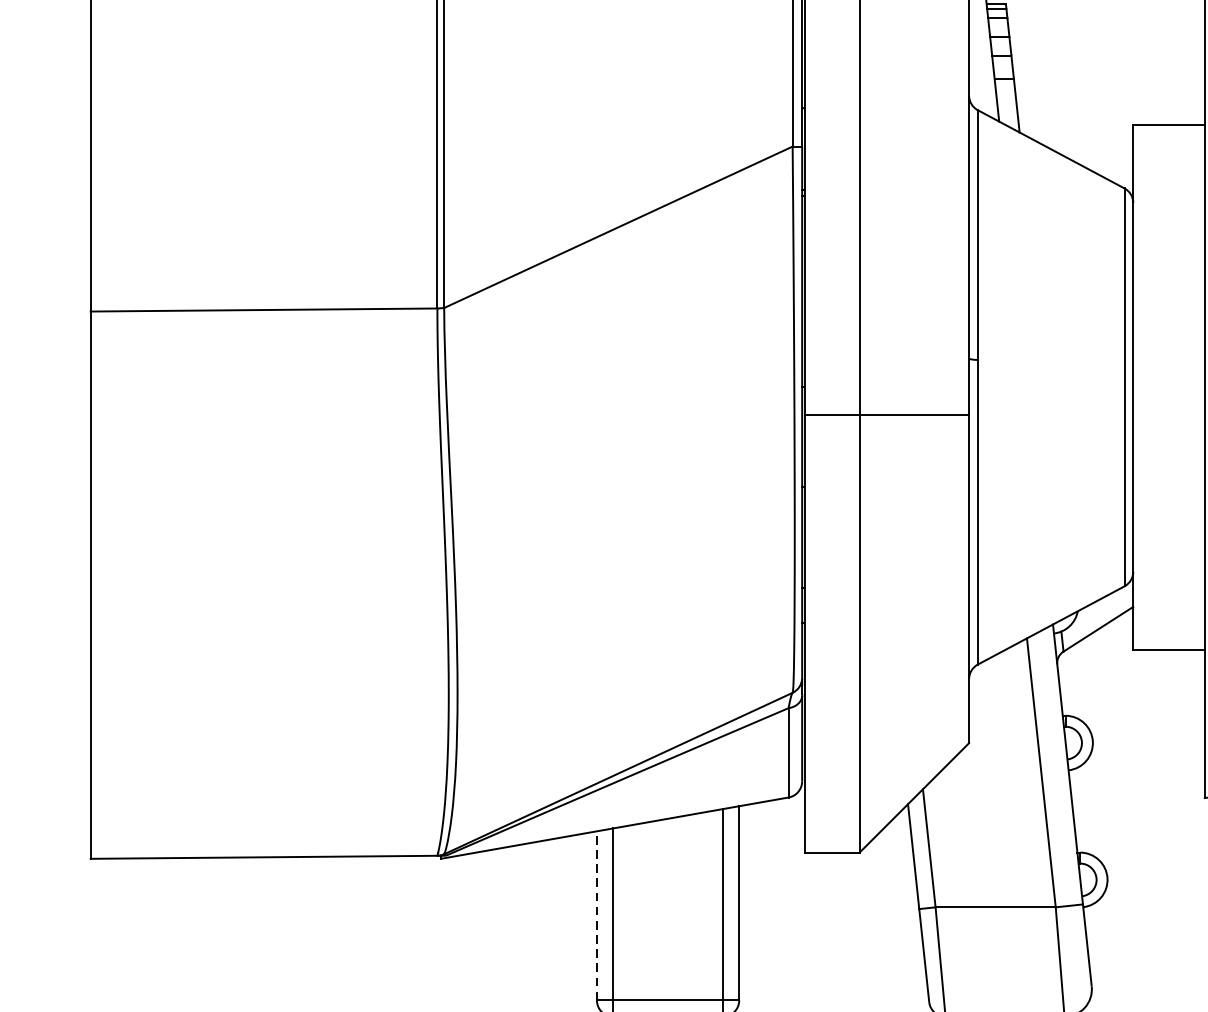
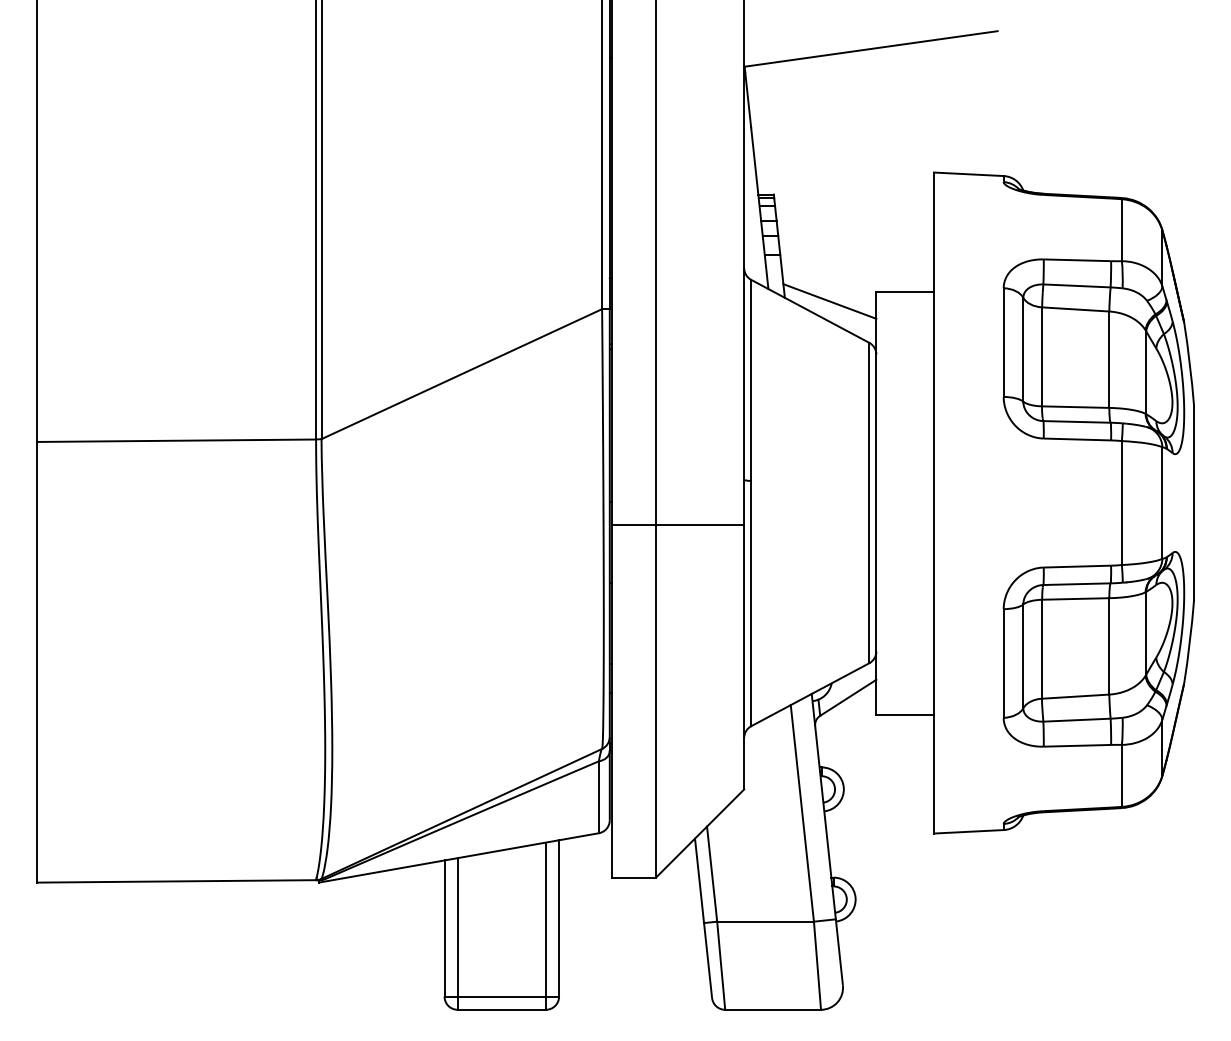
line: (1075, 137) -> (829, 301), added
line: (596, 915) -> (444, 928), dashed -> solid

